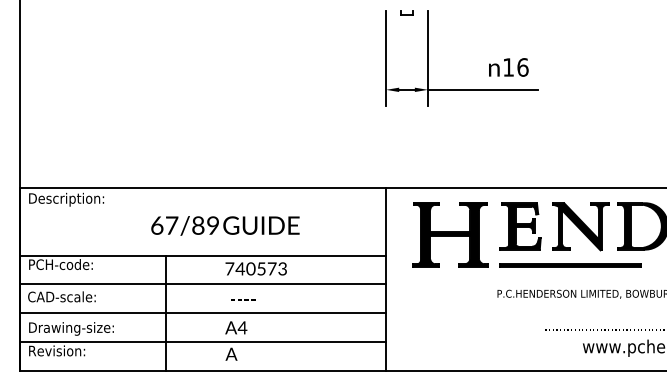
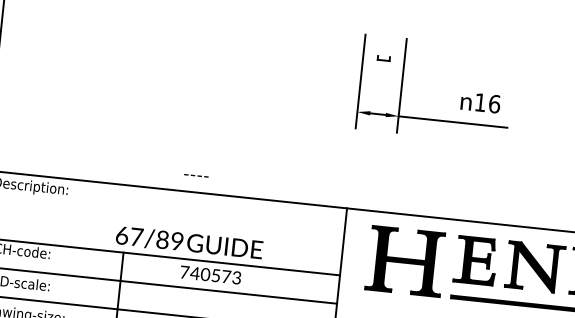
part: (406, 12) -> (383, 57), moved
text: (225, 225) -> (189, 242), moved
text: (243, 299) -> (196, 175), moved

